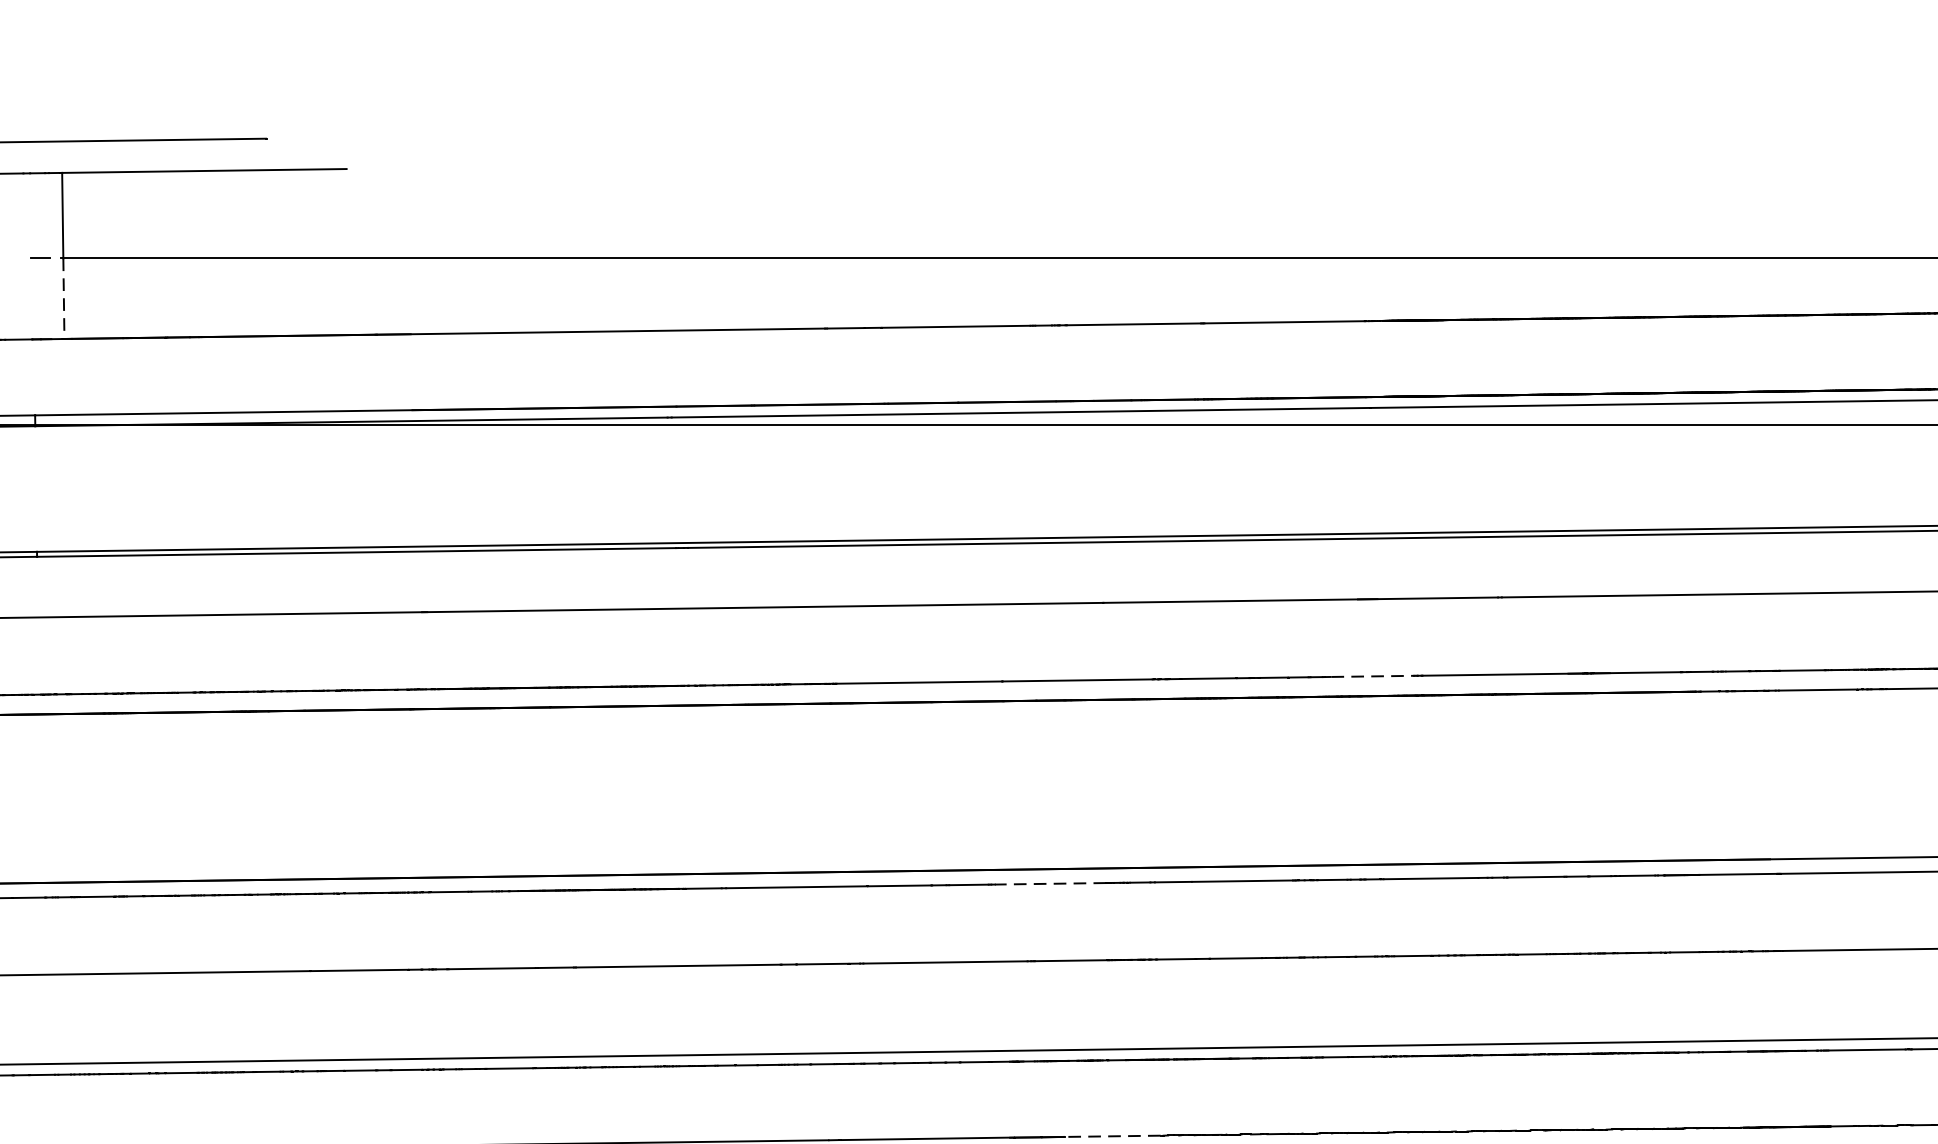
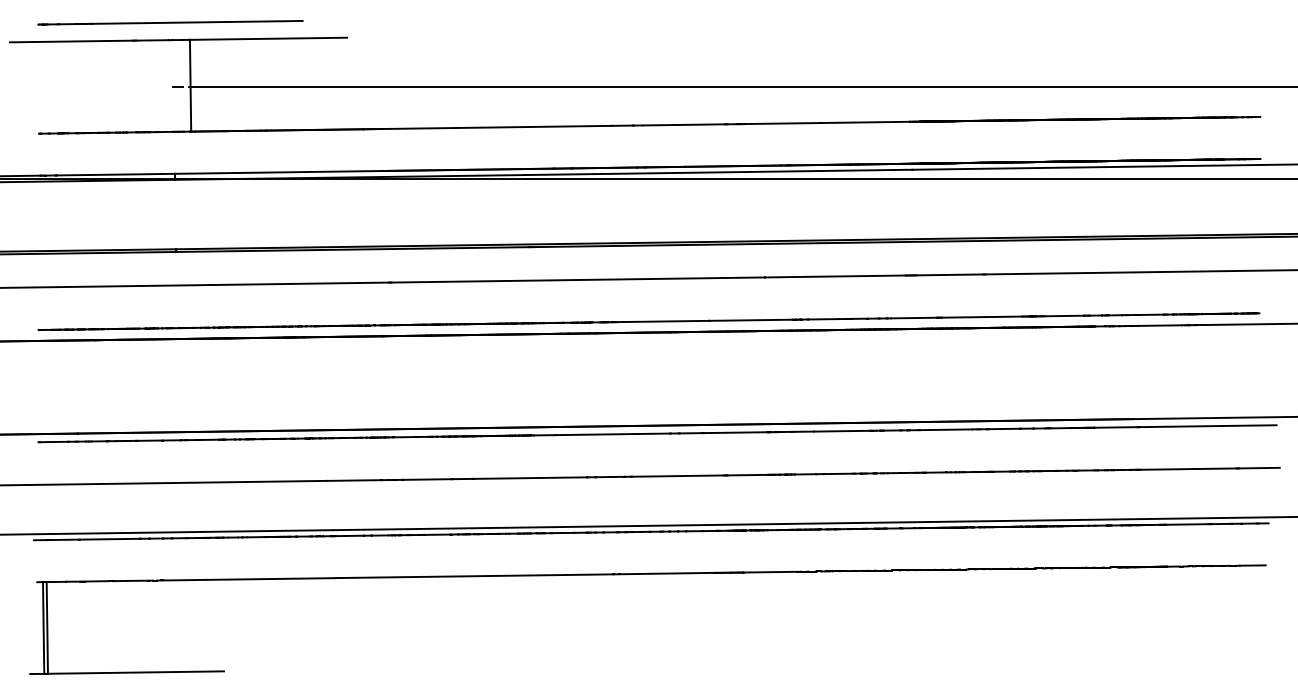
line: (63, 298) -> (190, 109), dashed -> solid
line: (1373, 677) -> (914, 318), dashed -> solid
line: (1051, 883) -> (736, 432), dashed -> solid
line: (1111, 1136) -> (769, 572), dashed -> solid

